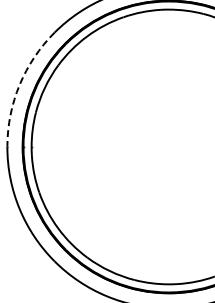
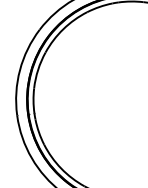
arc: (19, 84) -> (19, 69), dashed -> solid

